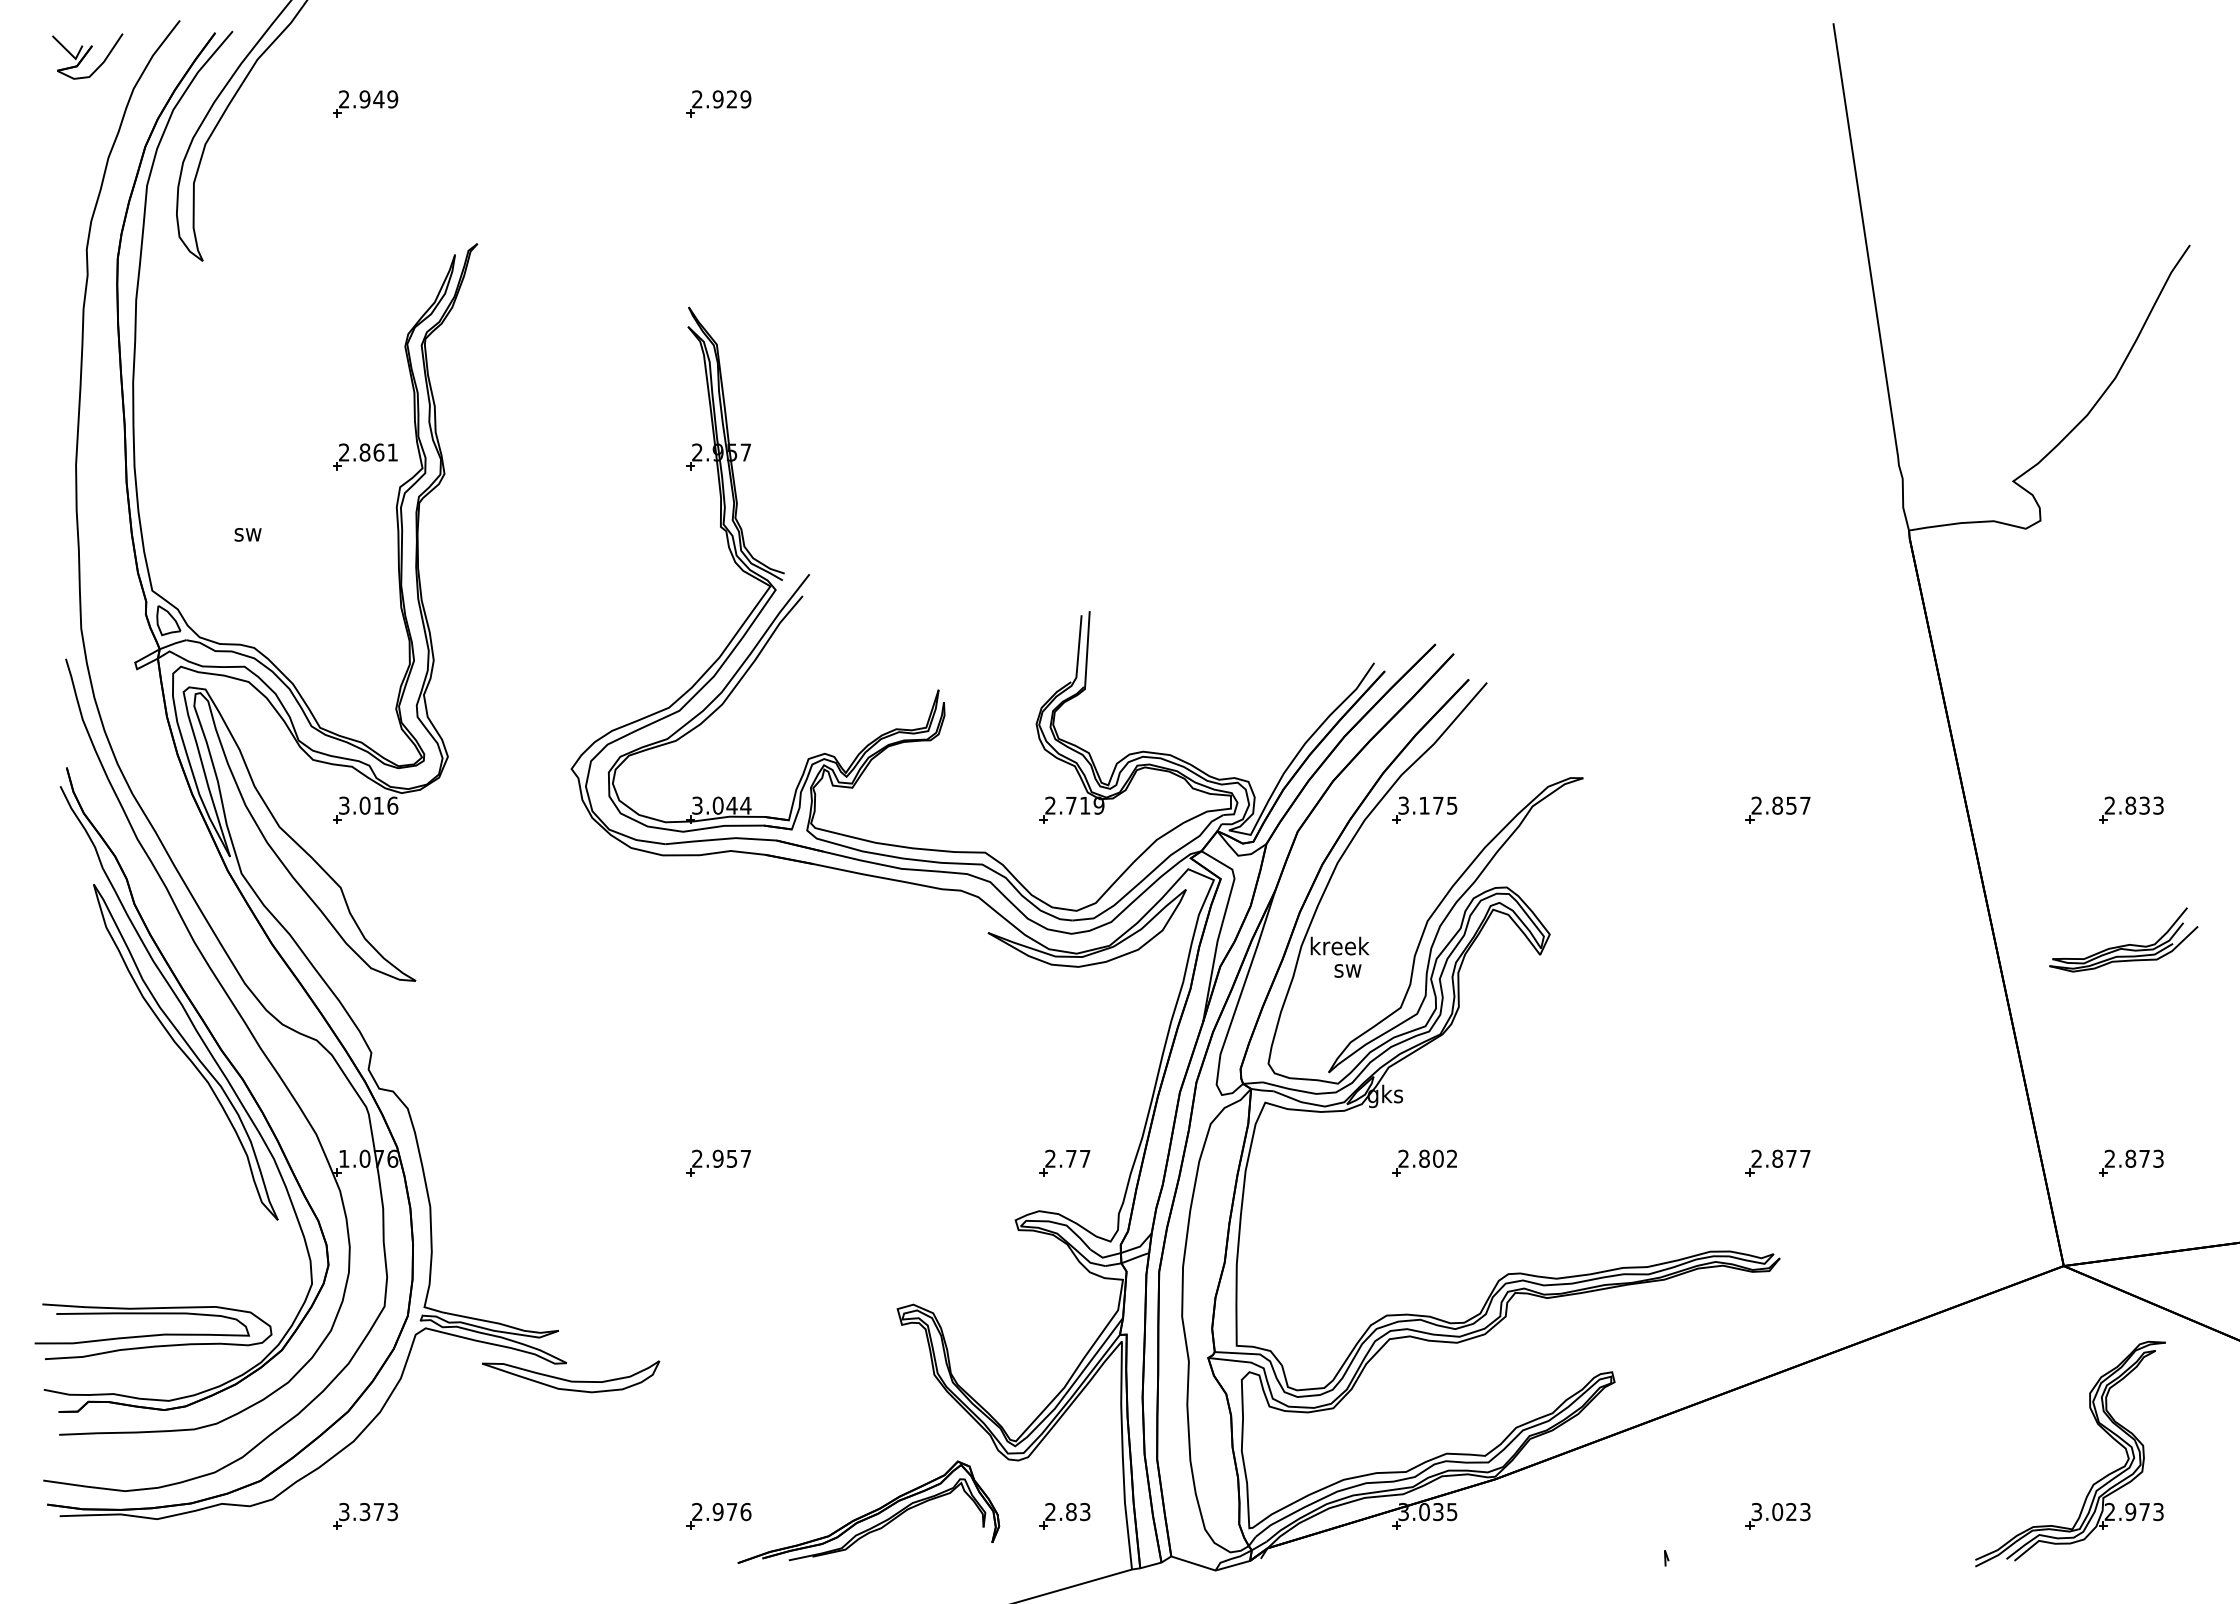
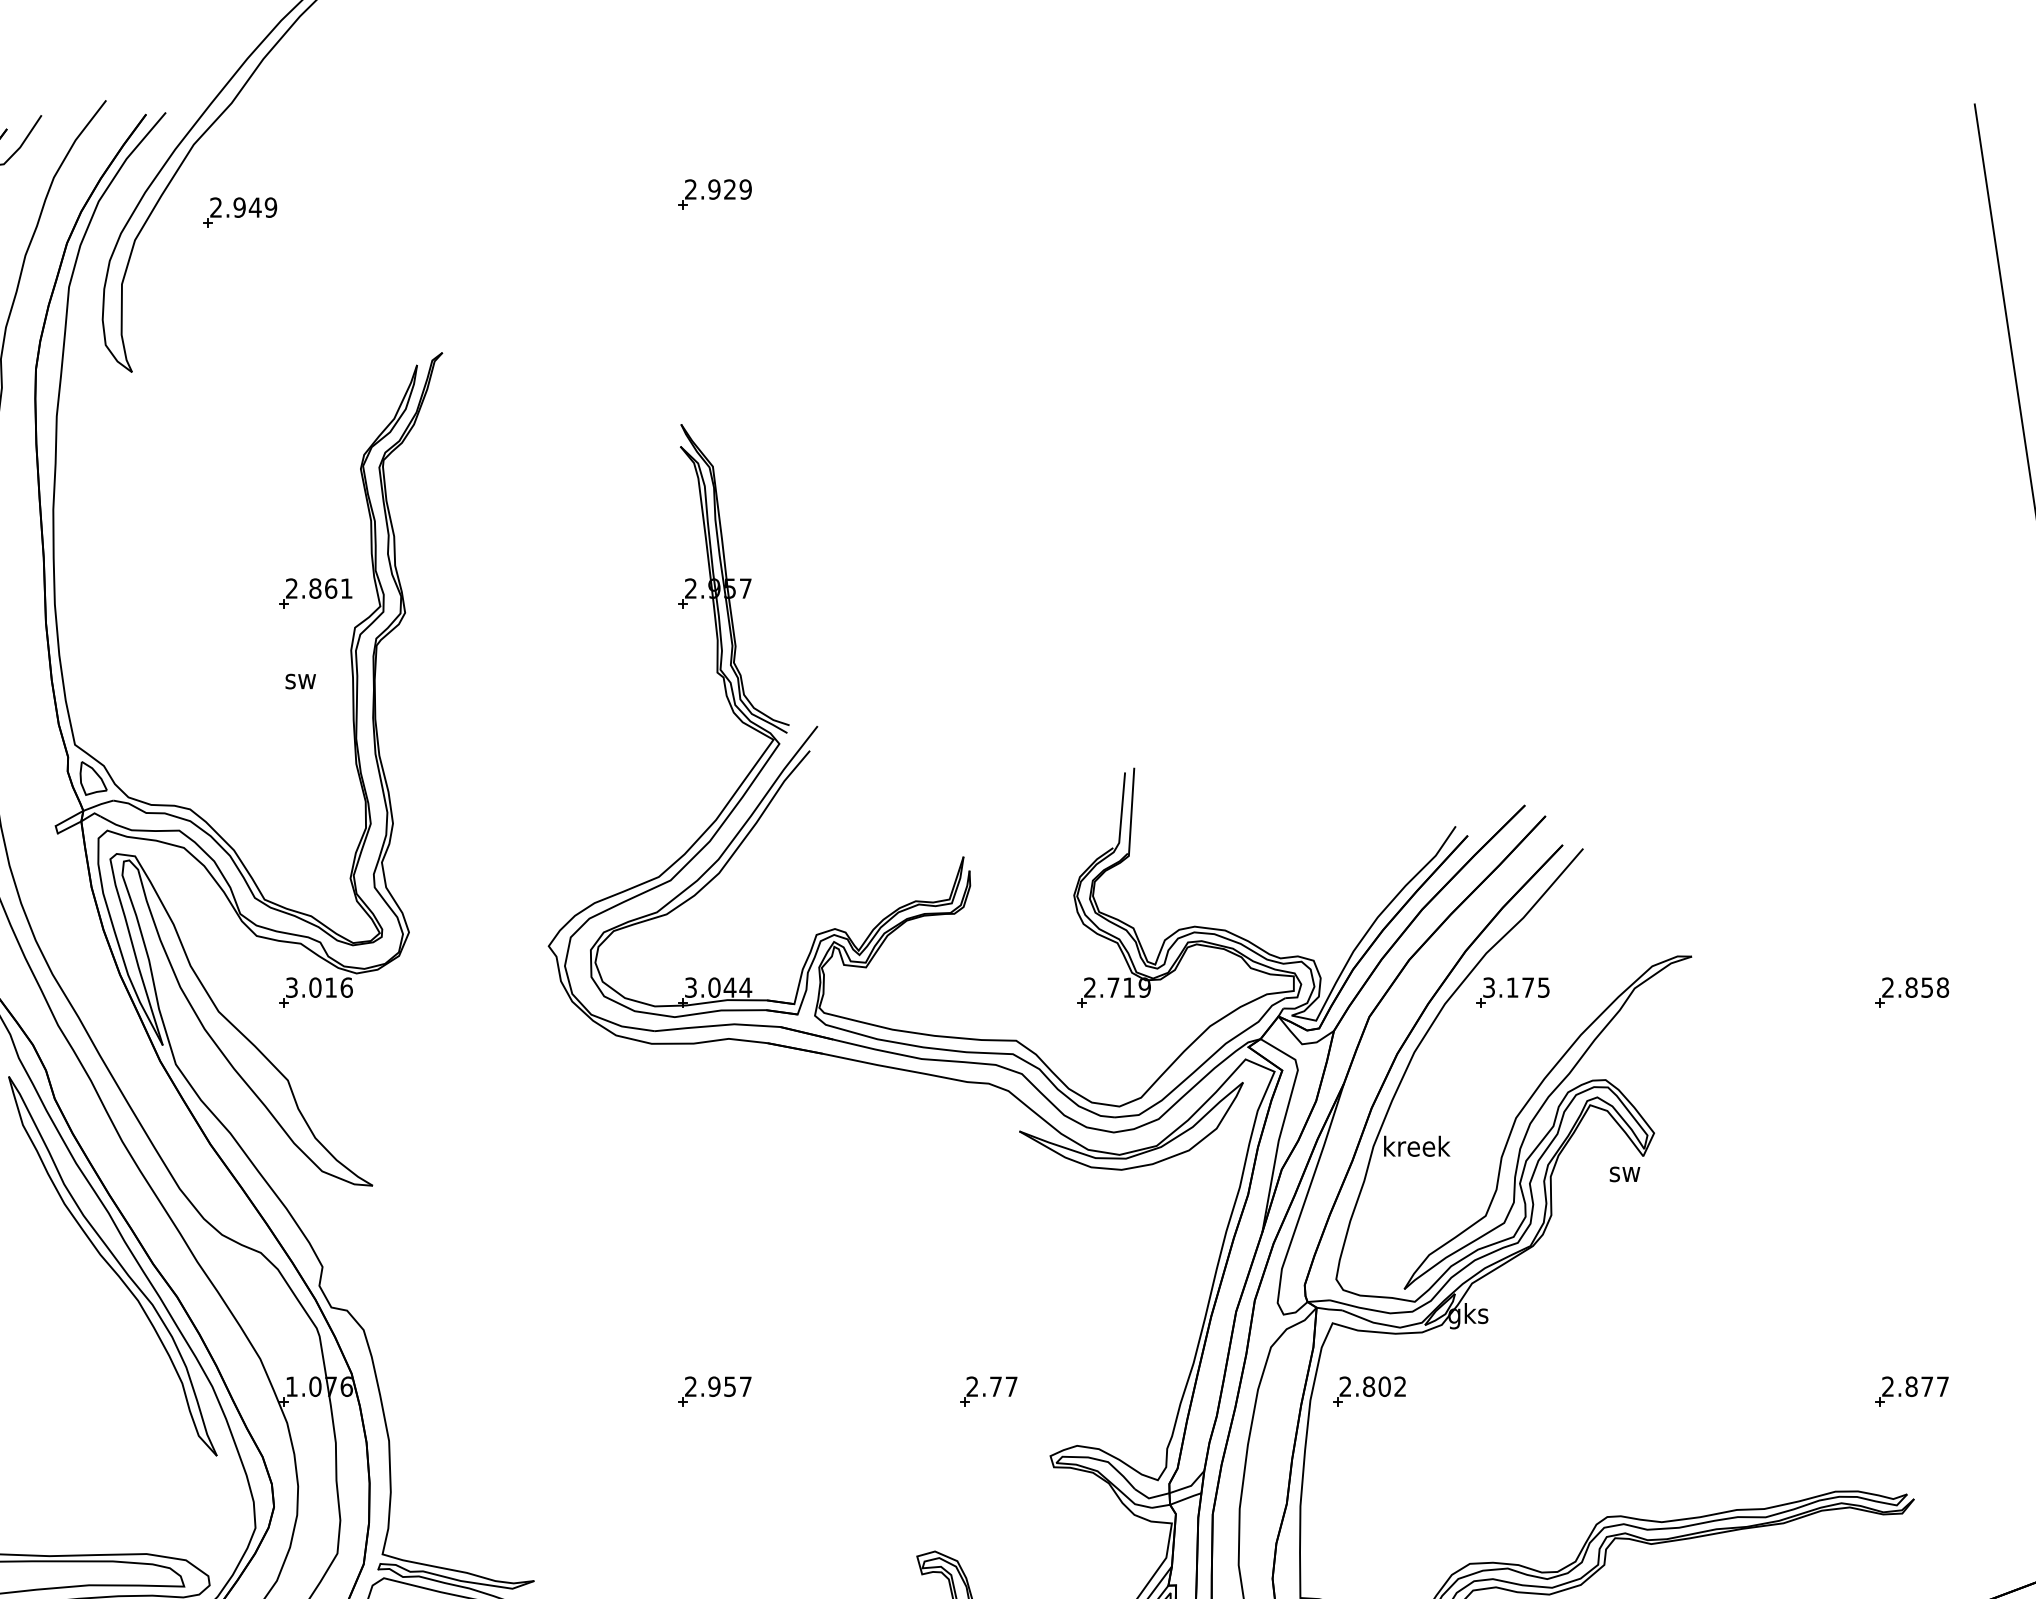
part: (365, 103) -> (240, 212), moved
text: (247, 534) -> (300, 681), moved
text: (1805, 805) -> (1943, 987), 2.857 -> 2.858
text: (1347, 970) -> (1624, 1173), moved
part: (1064, 1162) -> (988, 1390), moved
part: (1424, 1162) -> (1369, 1390), moved

